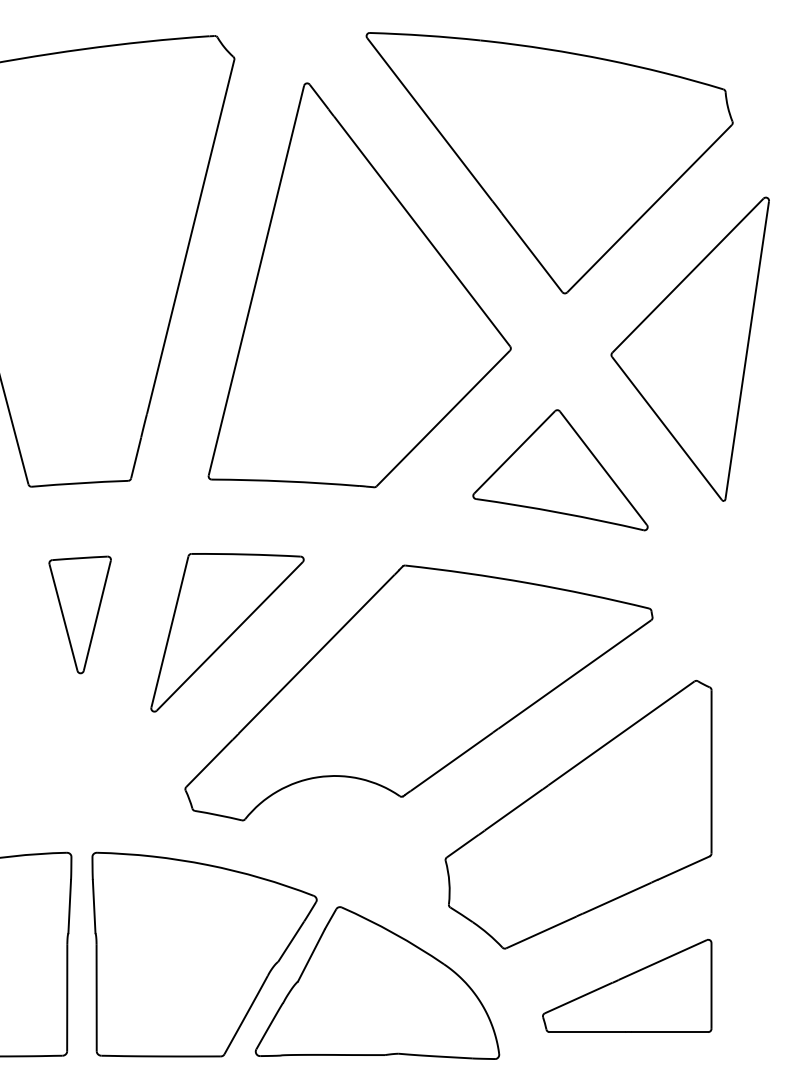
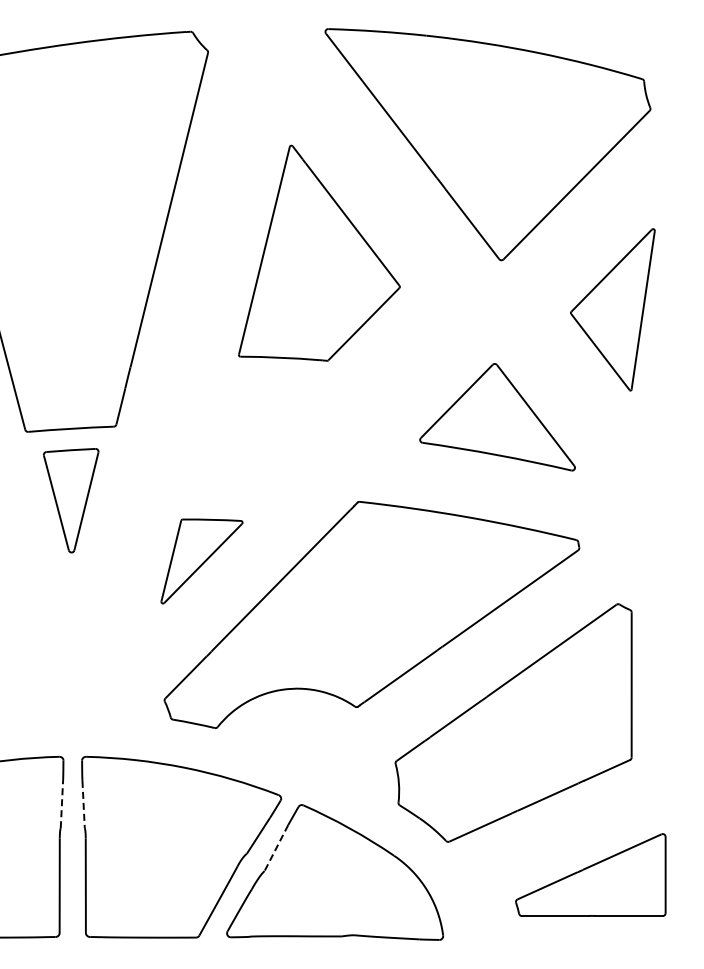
part: (359, 285) -> (319, 253), size x0.6
part: (689, 348) -> (612, 309), size x0.6
part: (80, 614) -> (71, 500), moved
part: (226, 632) -> (201, 561), size x0.6
line: (69, 906) -> (61, 804), solid -> dashed
line: (94, 906) -> (83, 804), solid -> dashed
line: (311, 956) -> (276, 848), solid -> dashed
part: (626, 985) -> (590, 874), moved

